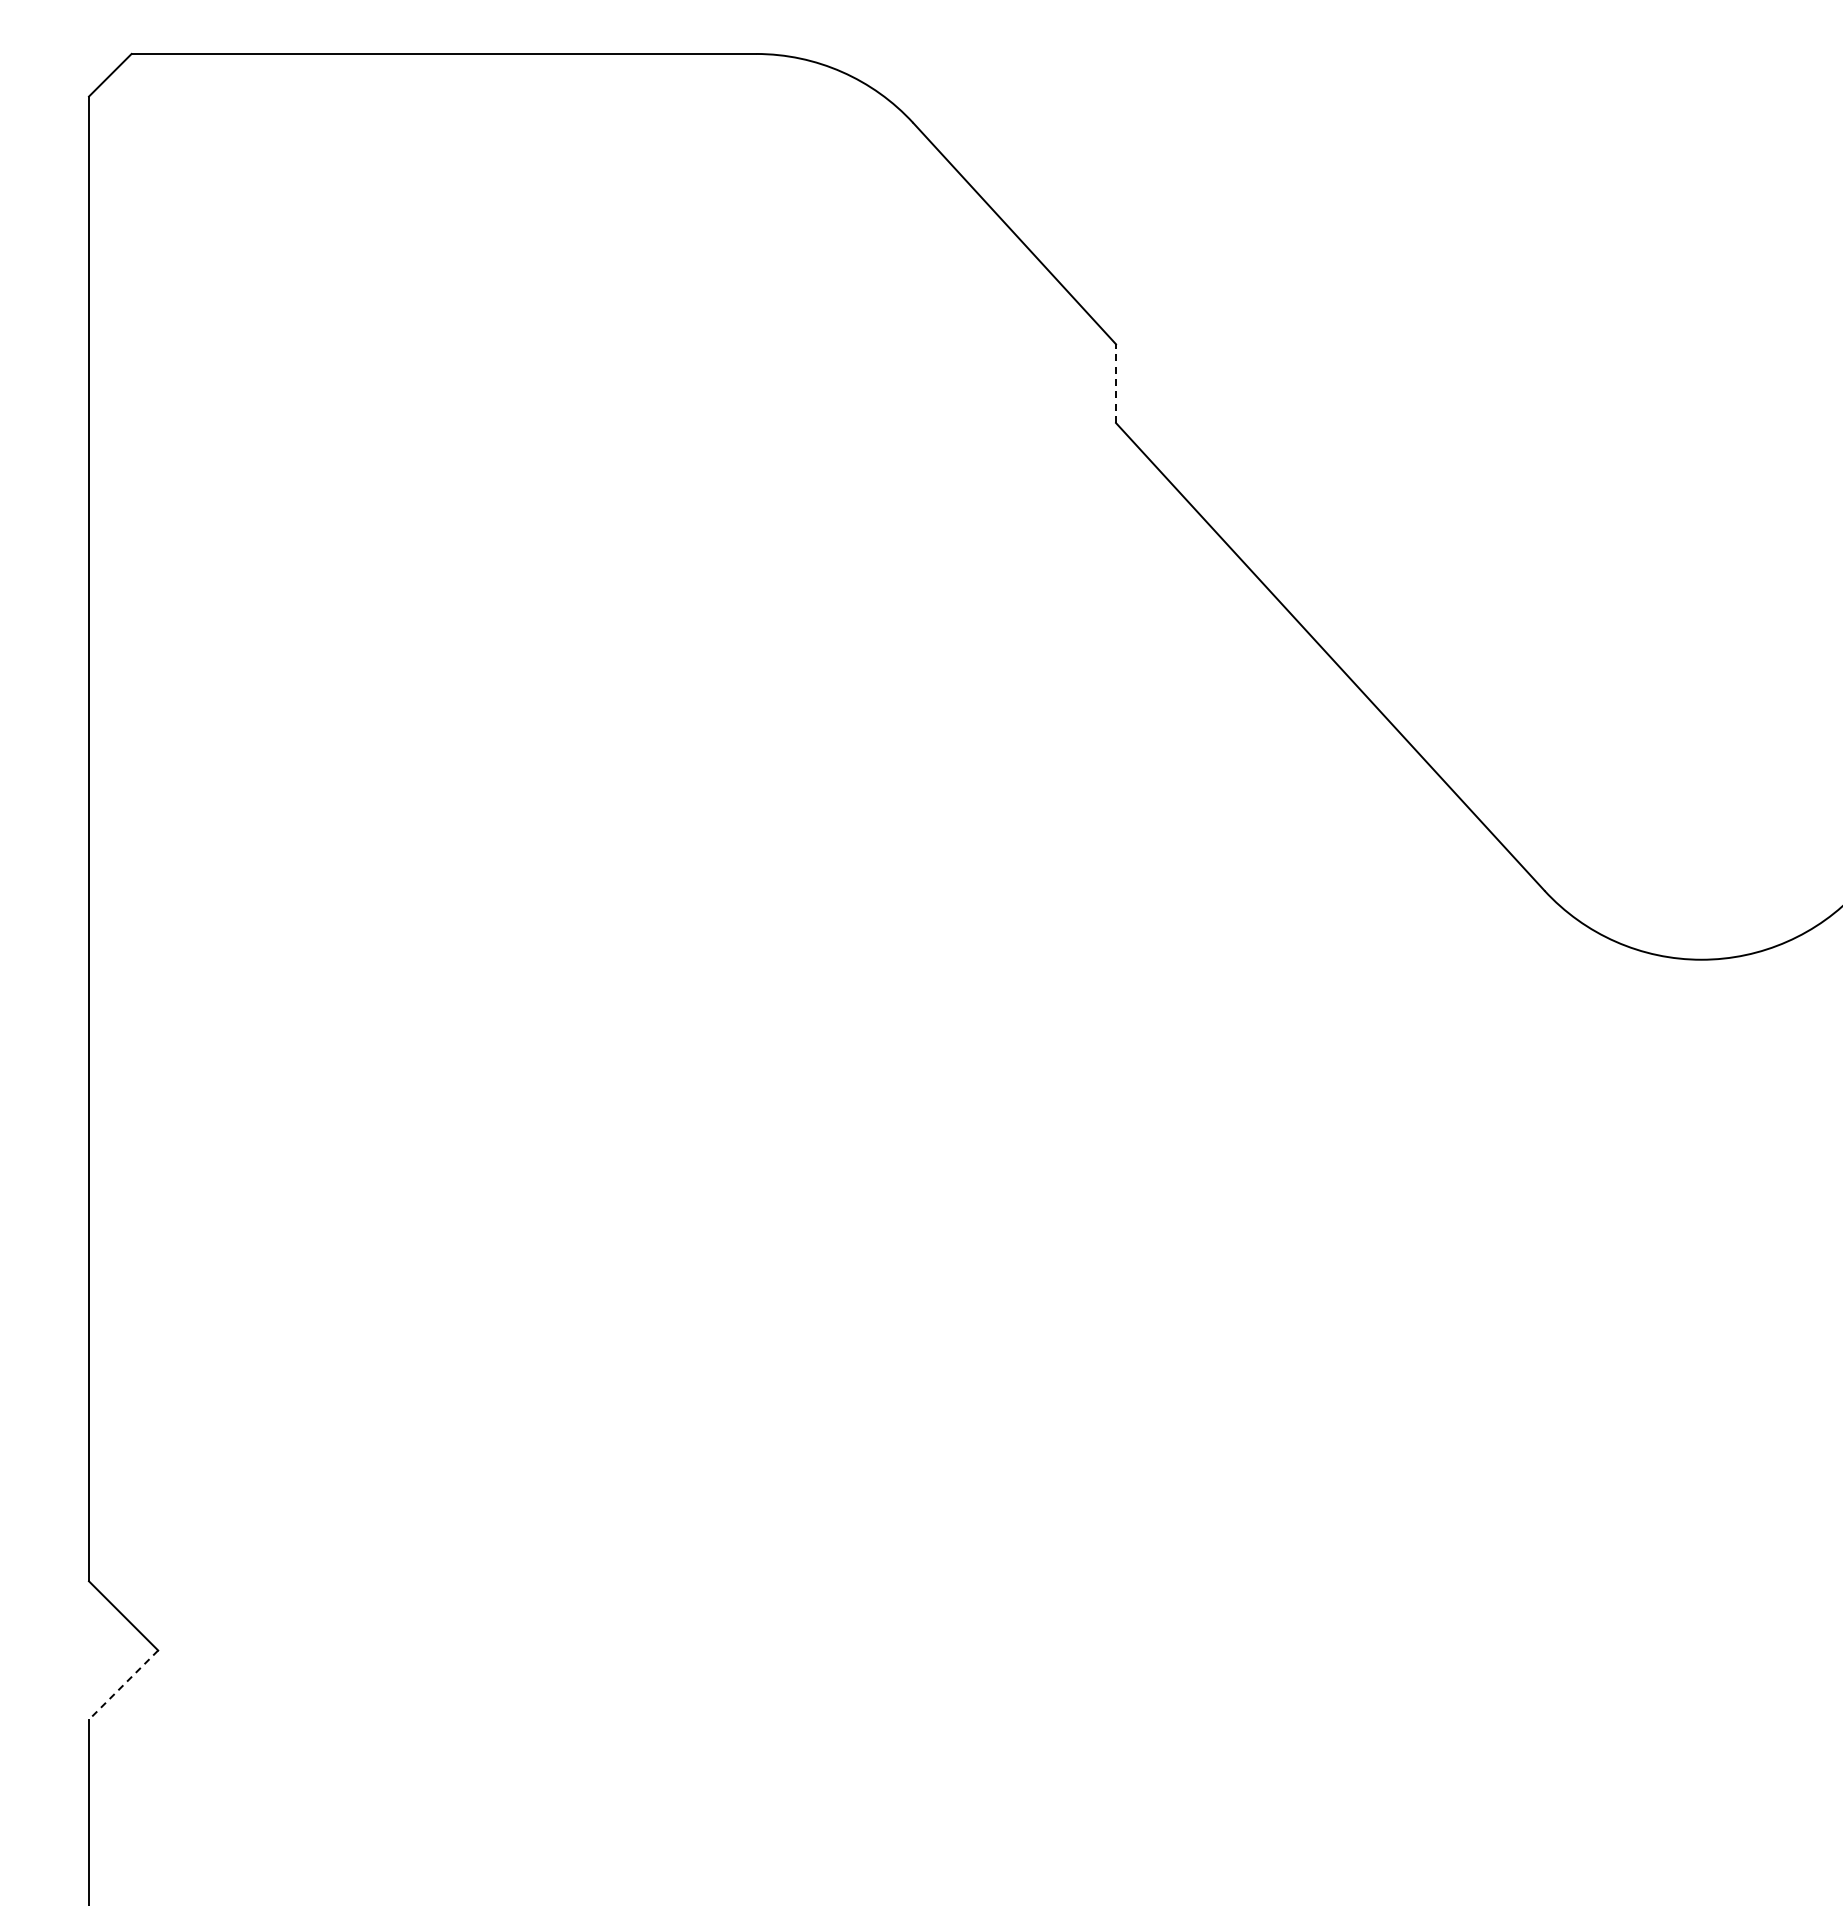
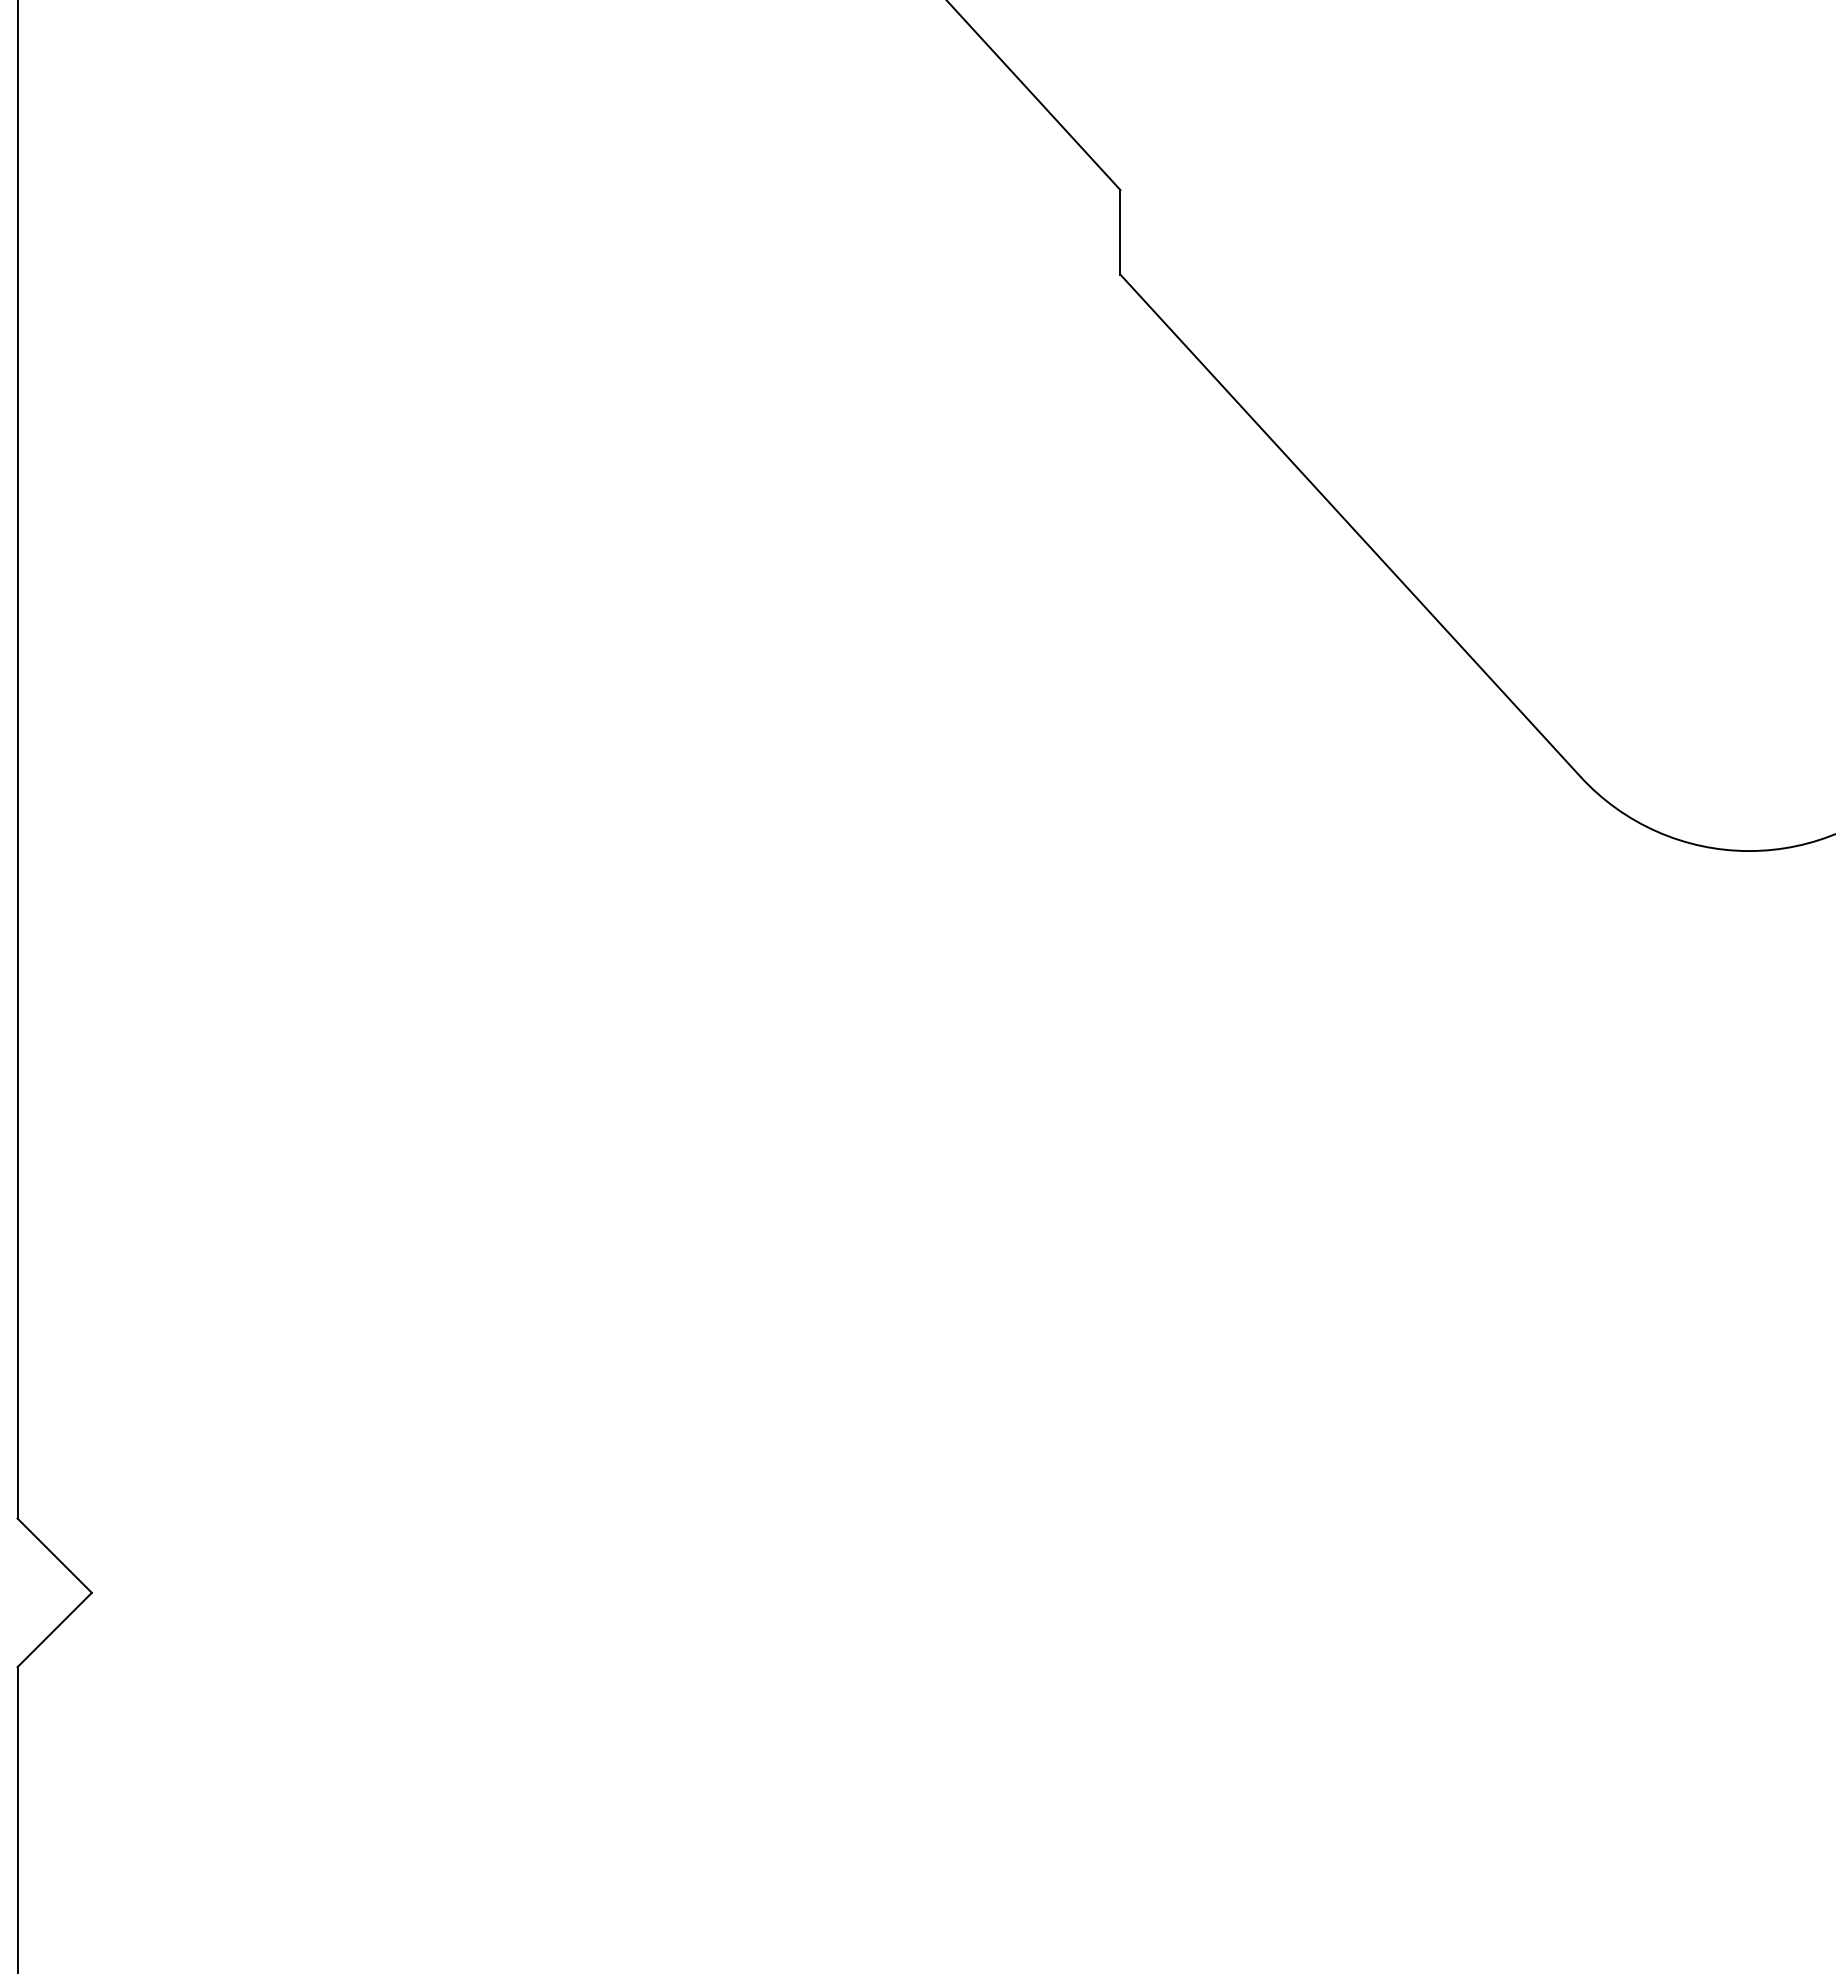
line: (1116, 383) -> (1120, 232), dashed -> solid
line: (123, 1685) -> (54, 1630), dashed -> solid

